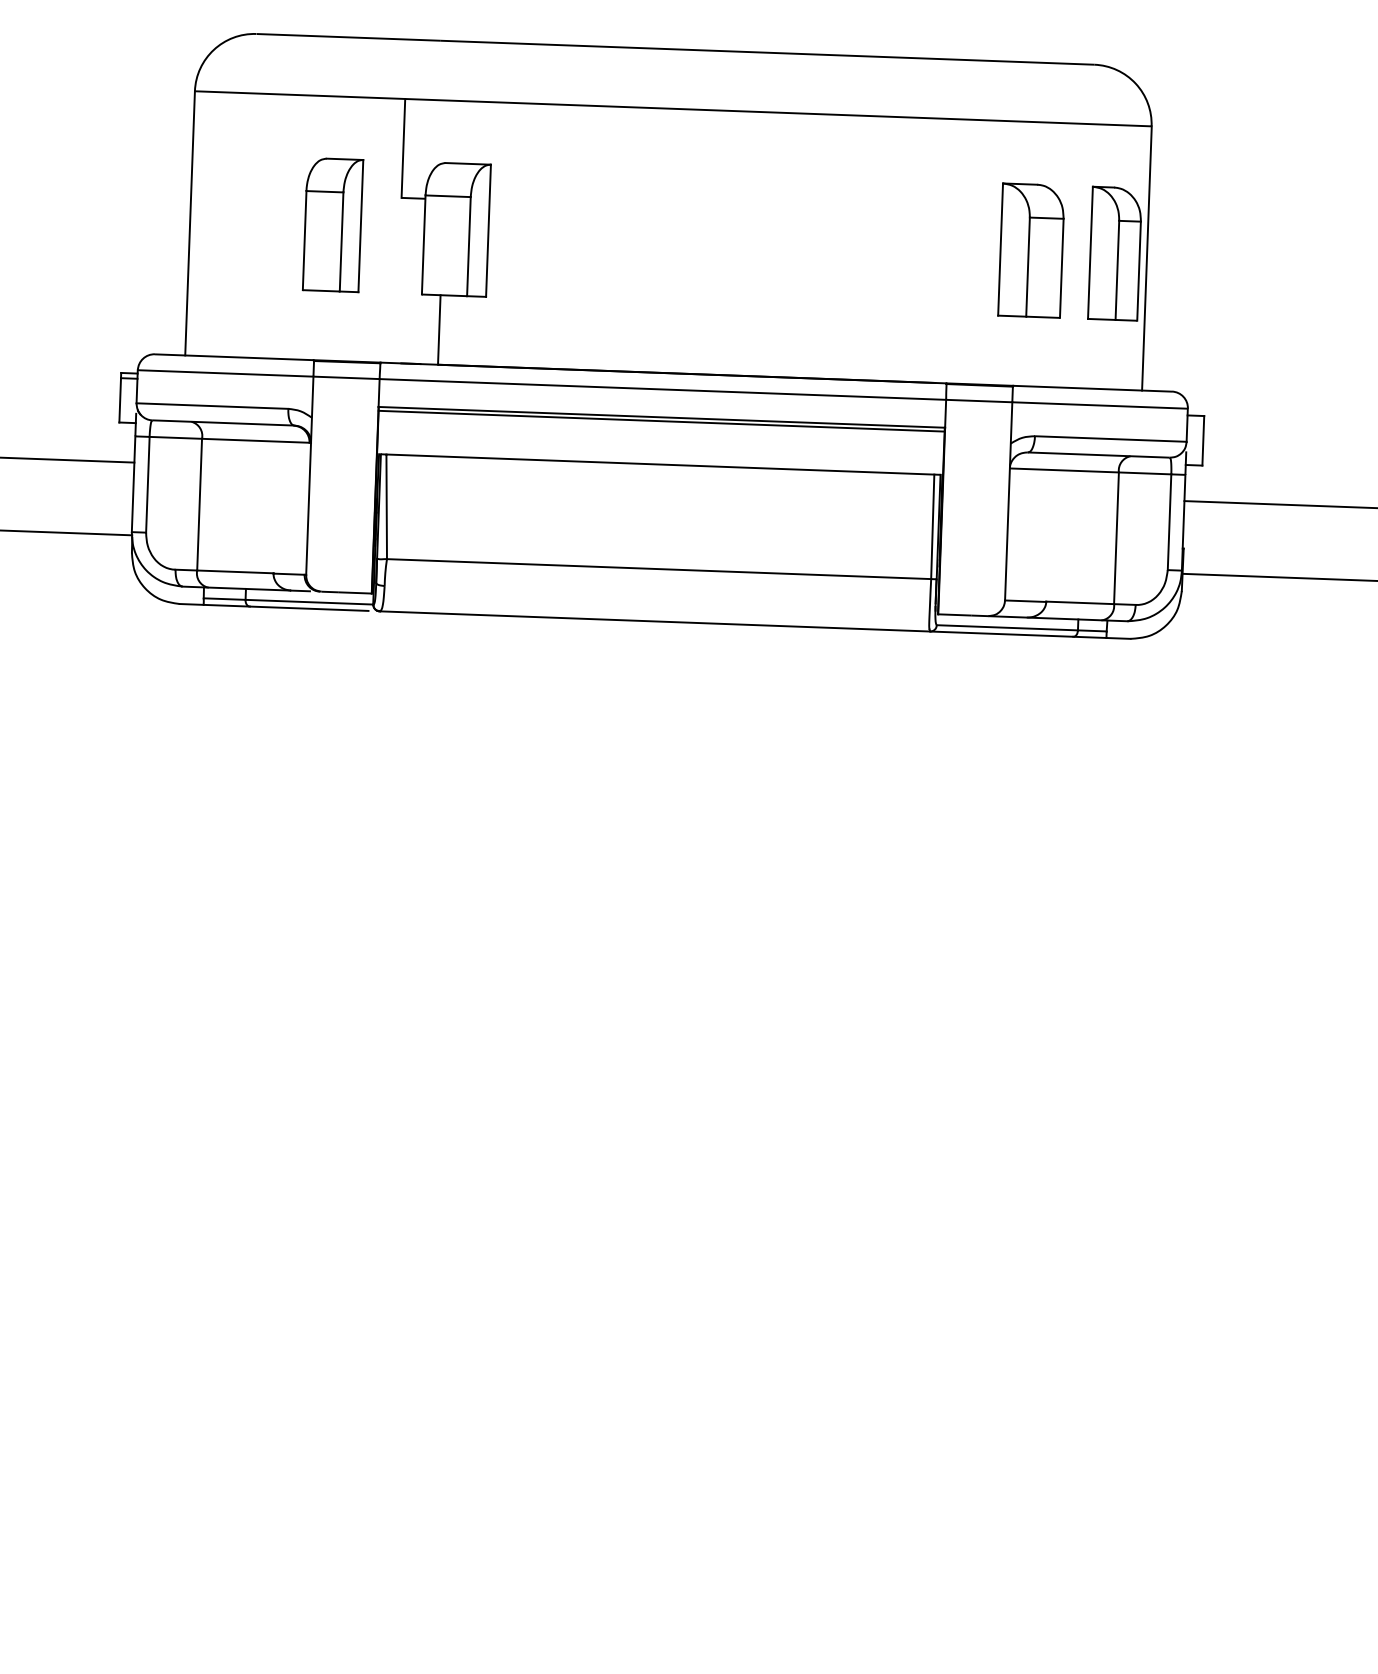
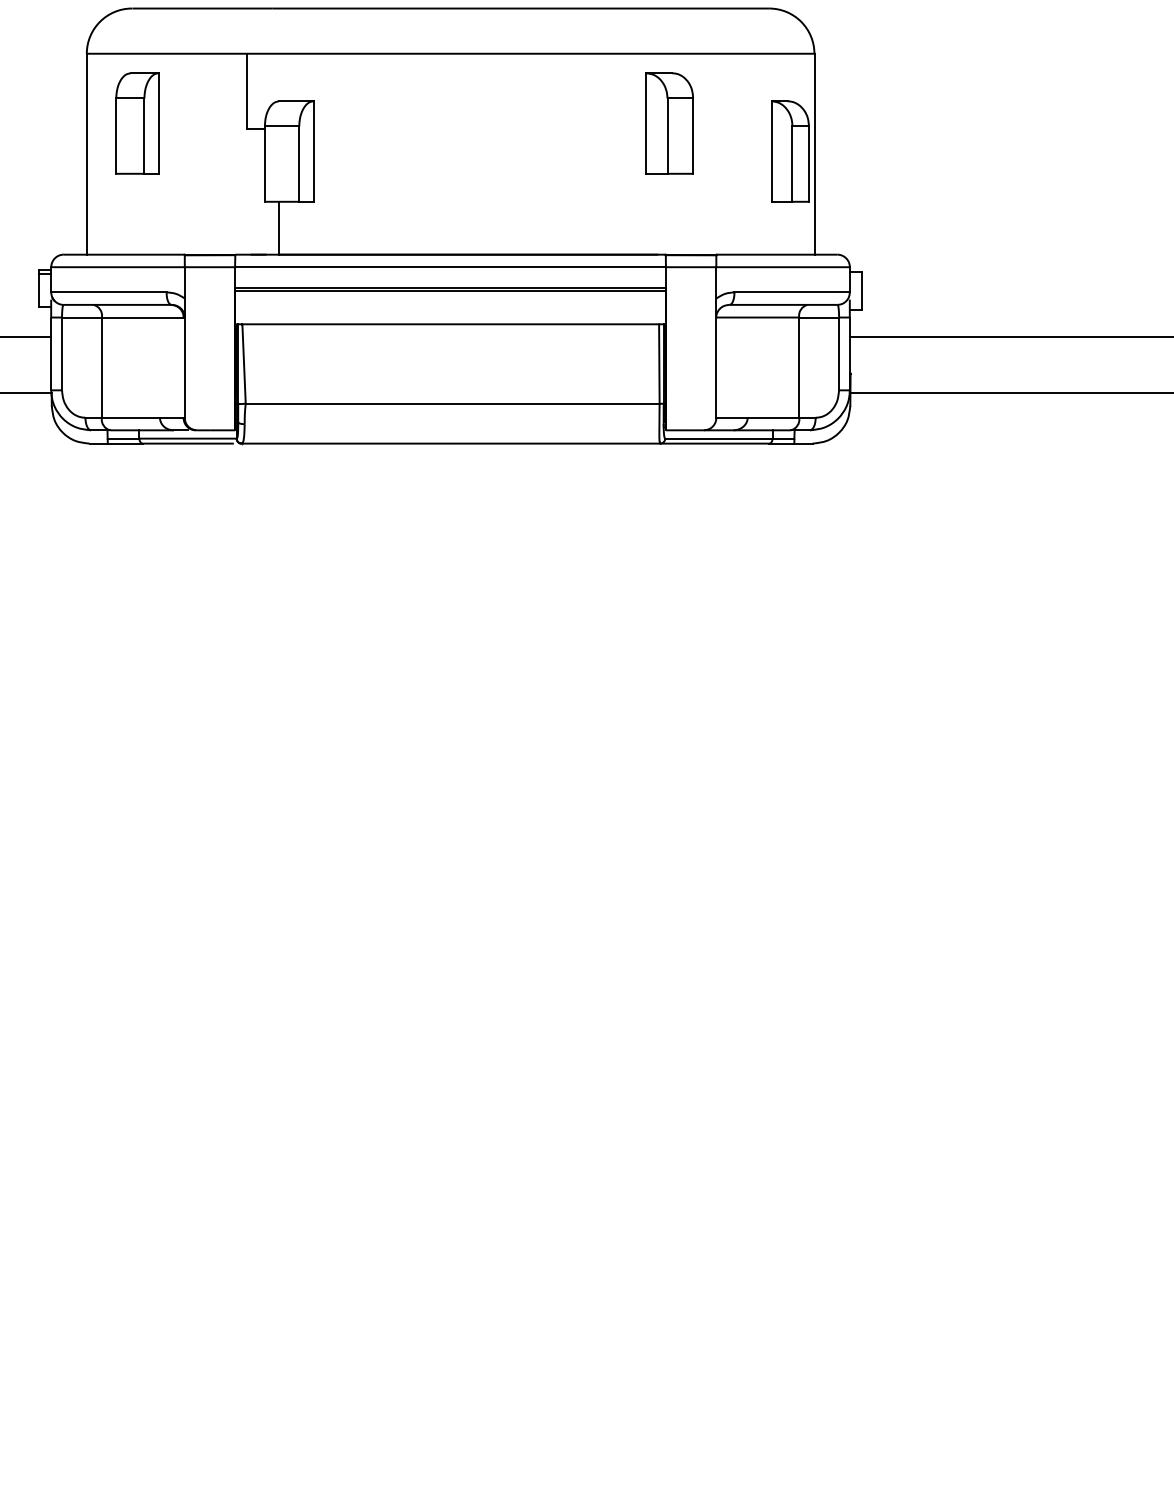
part: (333, 225) -> (137, 123), moved
part: (1031, 250) -> (669, 123), moved

